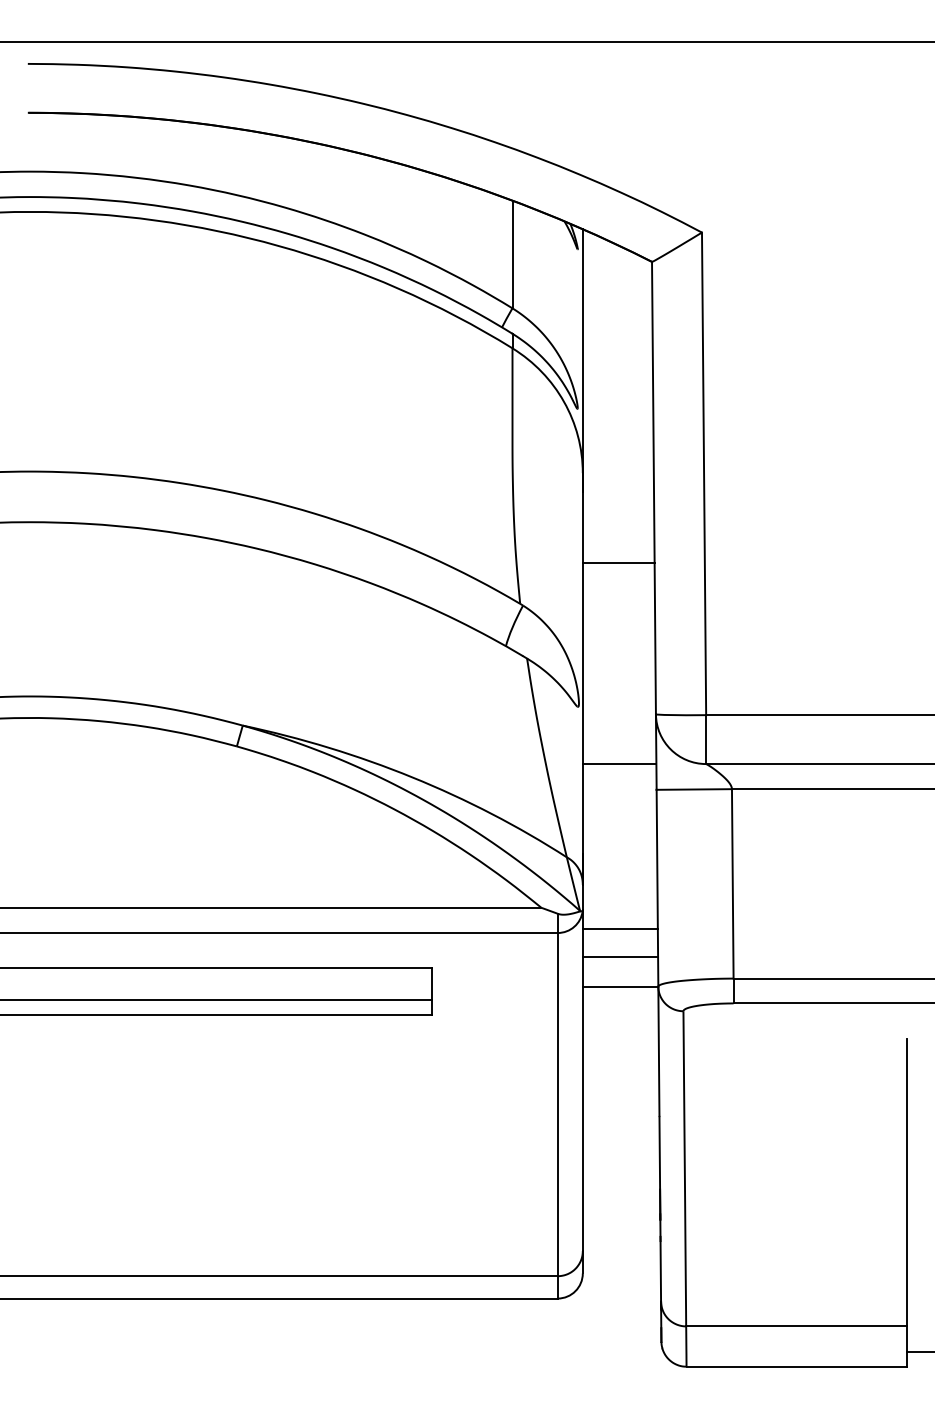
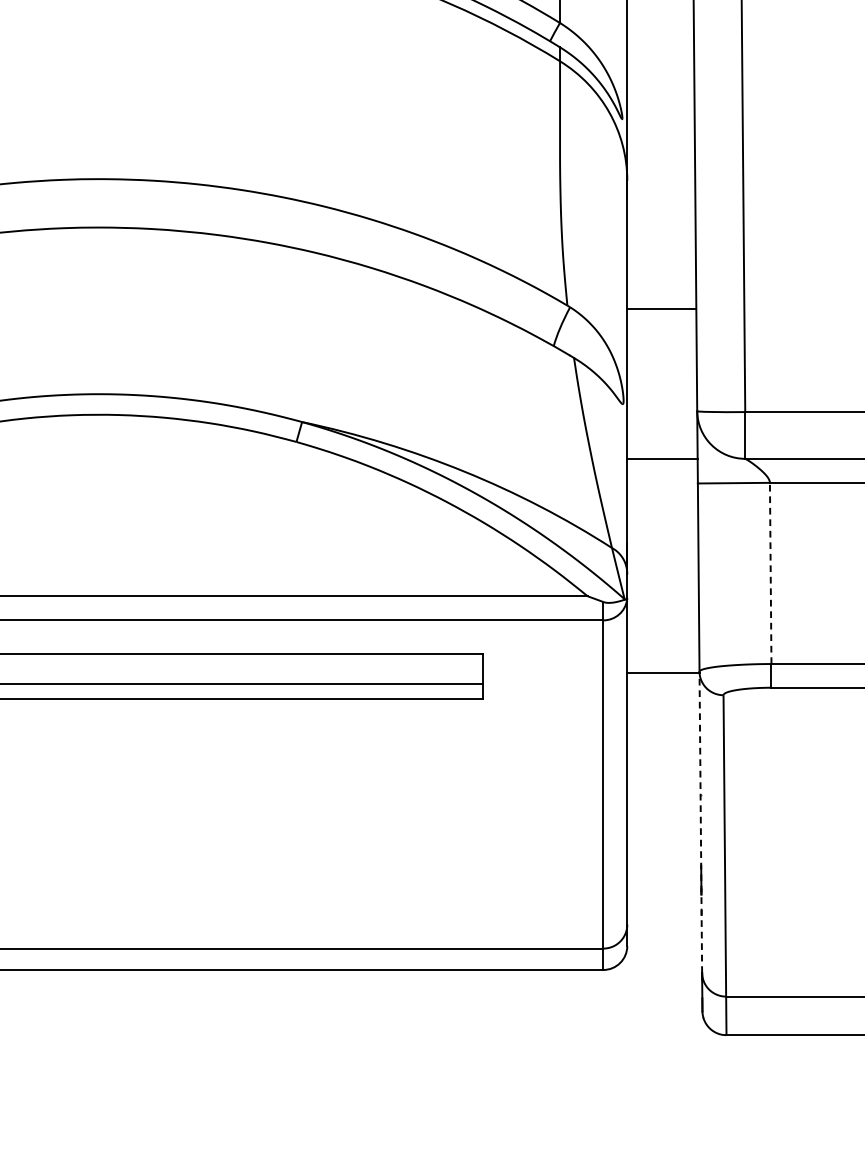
line: (618, 563) -> (661, 309), moved
line: (732, 883) -> (770, 573), solid -> dashed
line: (619, 928) -> (662, 616), removed
line: (620, 957) -> (663, 643), removed
line: (659, 1144) -> (700, 822), solid -> dashed

